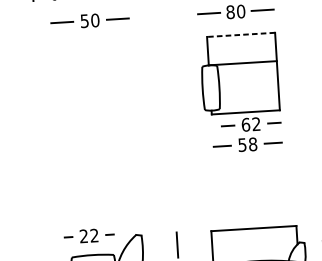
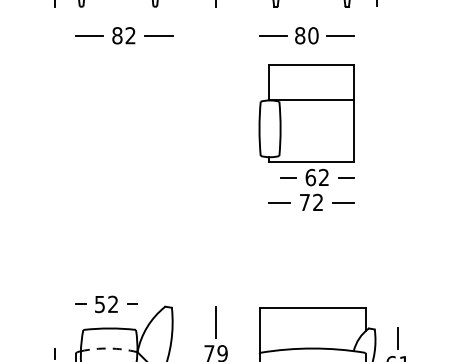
text: (89, 20) -> (123, 35), 50 -> 82
line: (240, 34) -> (311, 64), dashed -> solid
text: (247, 144) -> (311, 202), 58 -> 72
text: (83, 236) -> (99, 304), 22 -> 52

